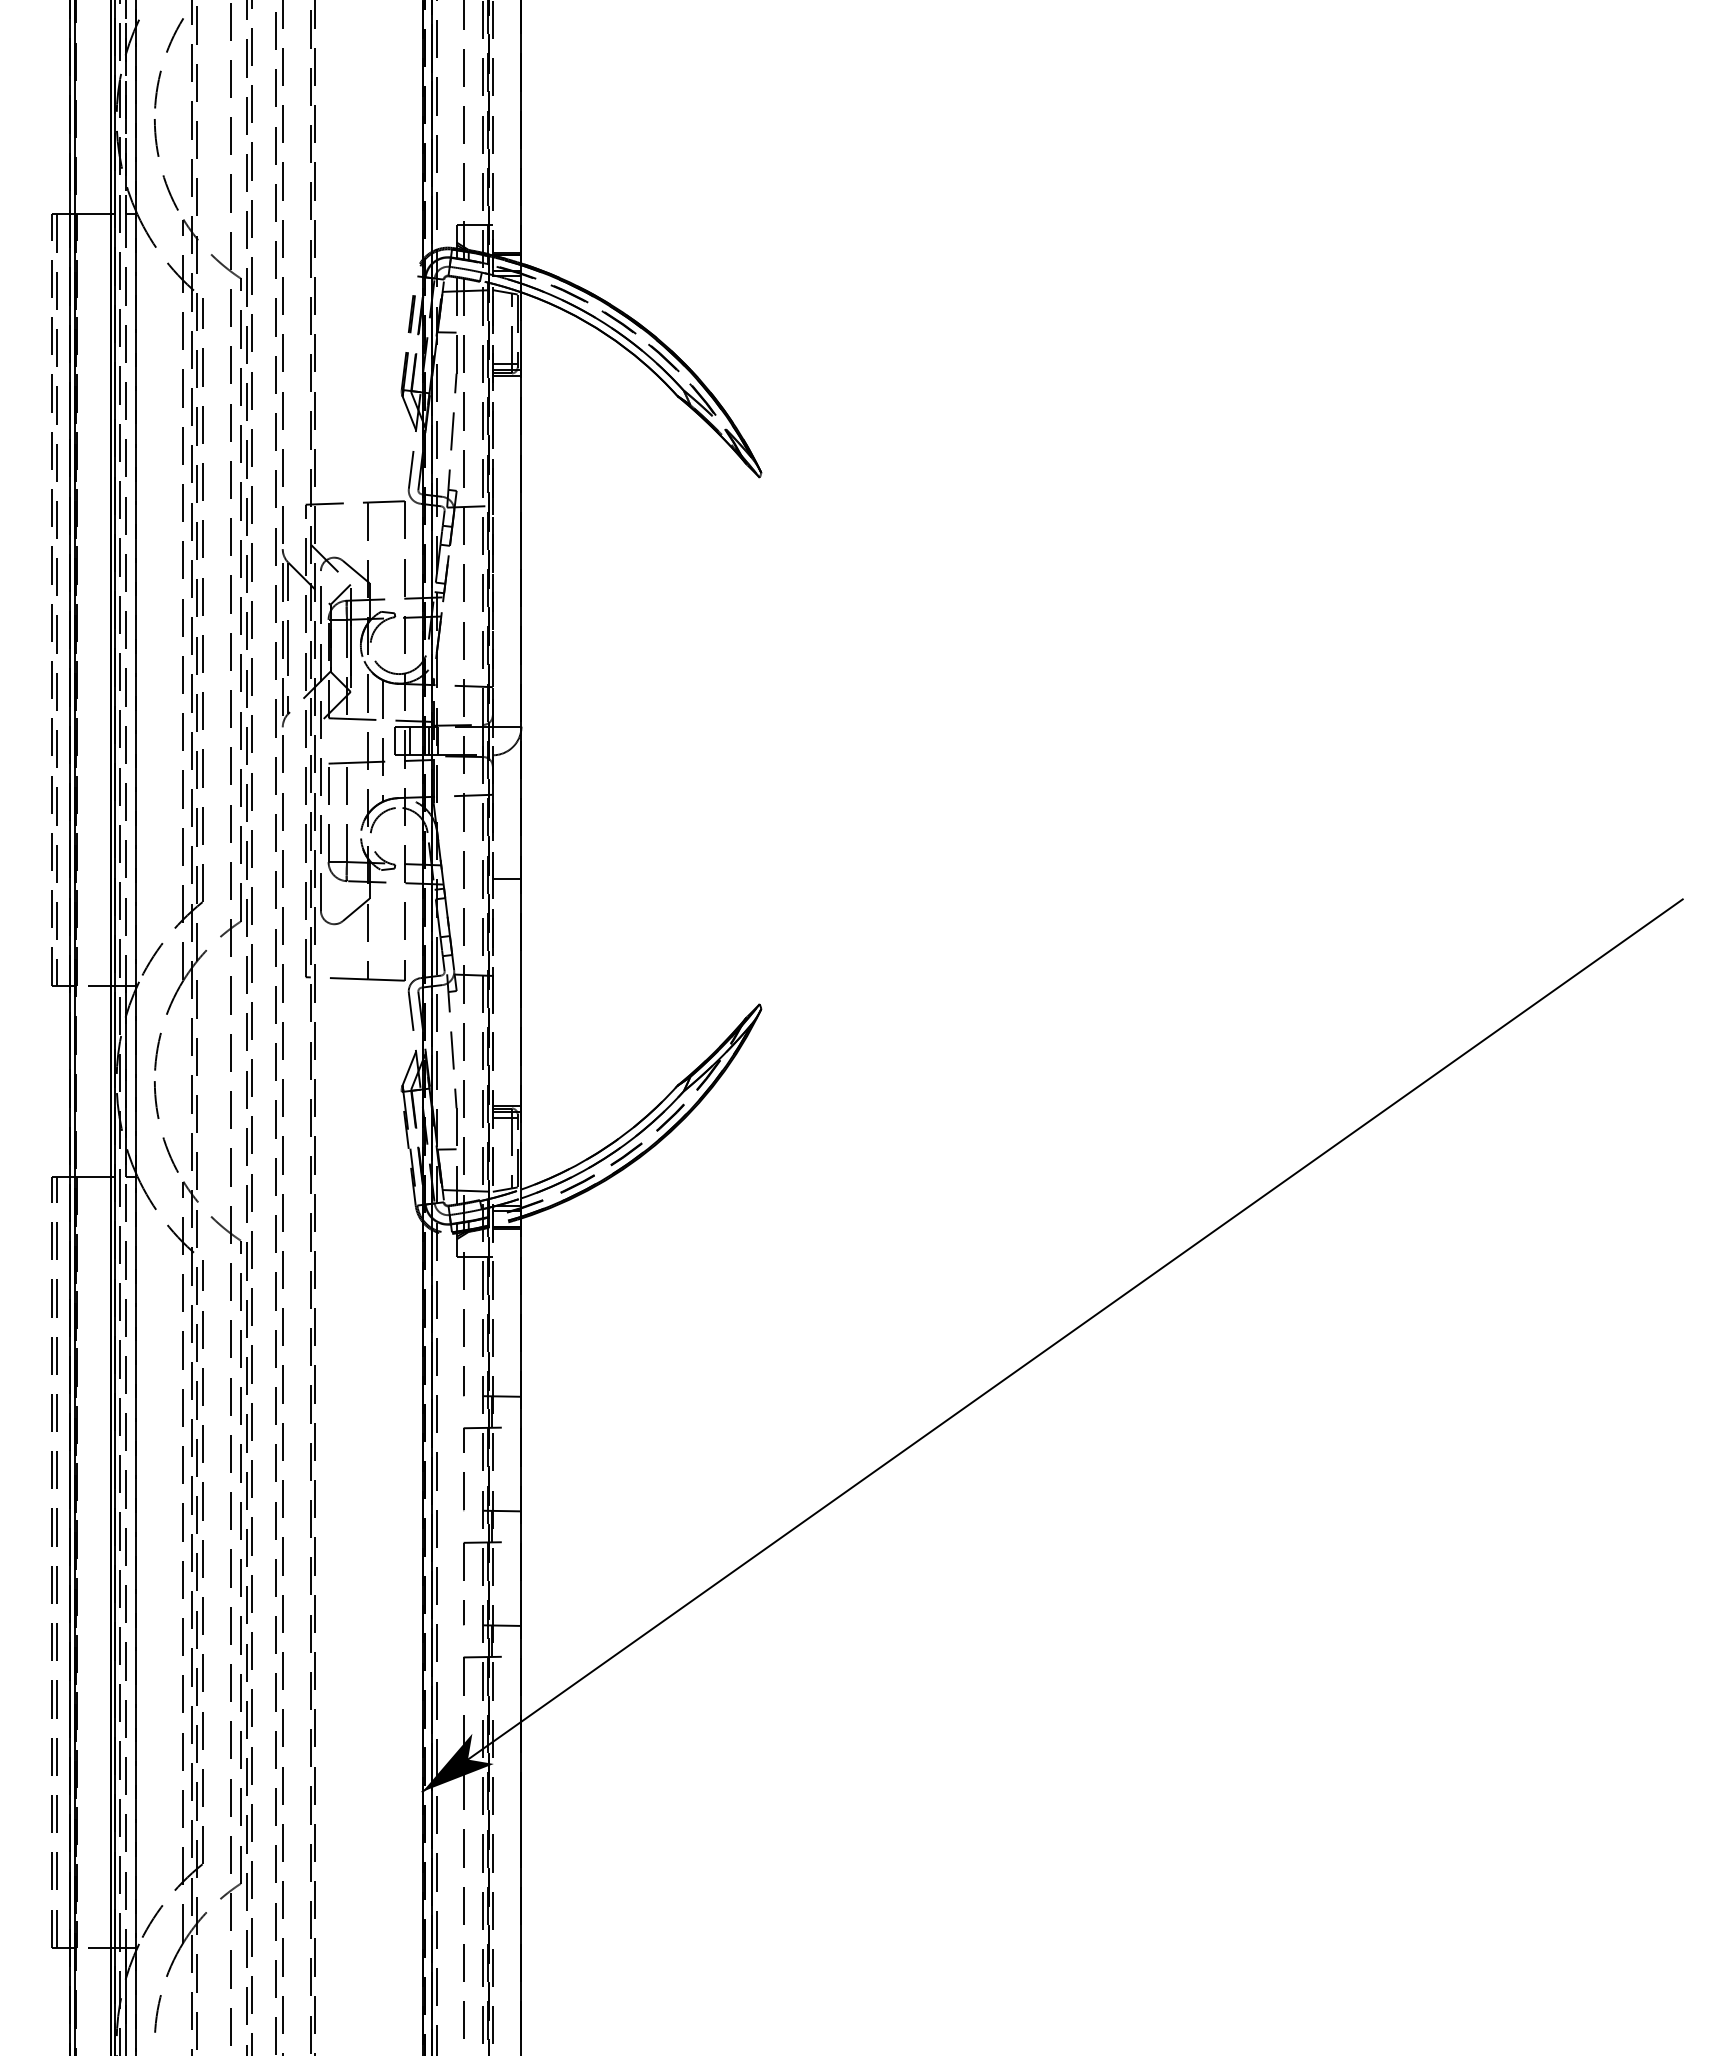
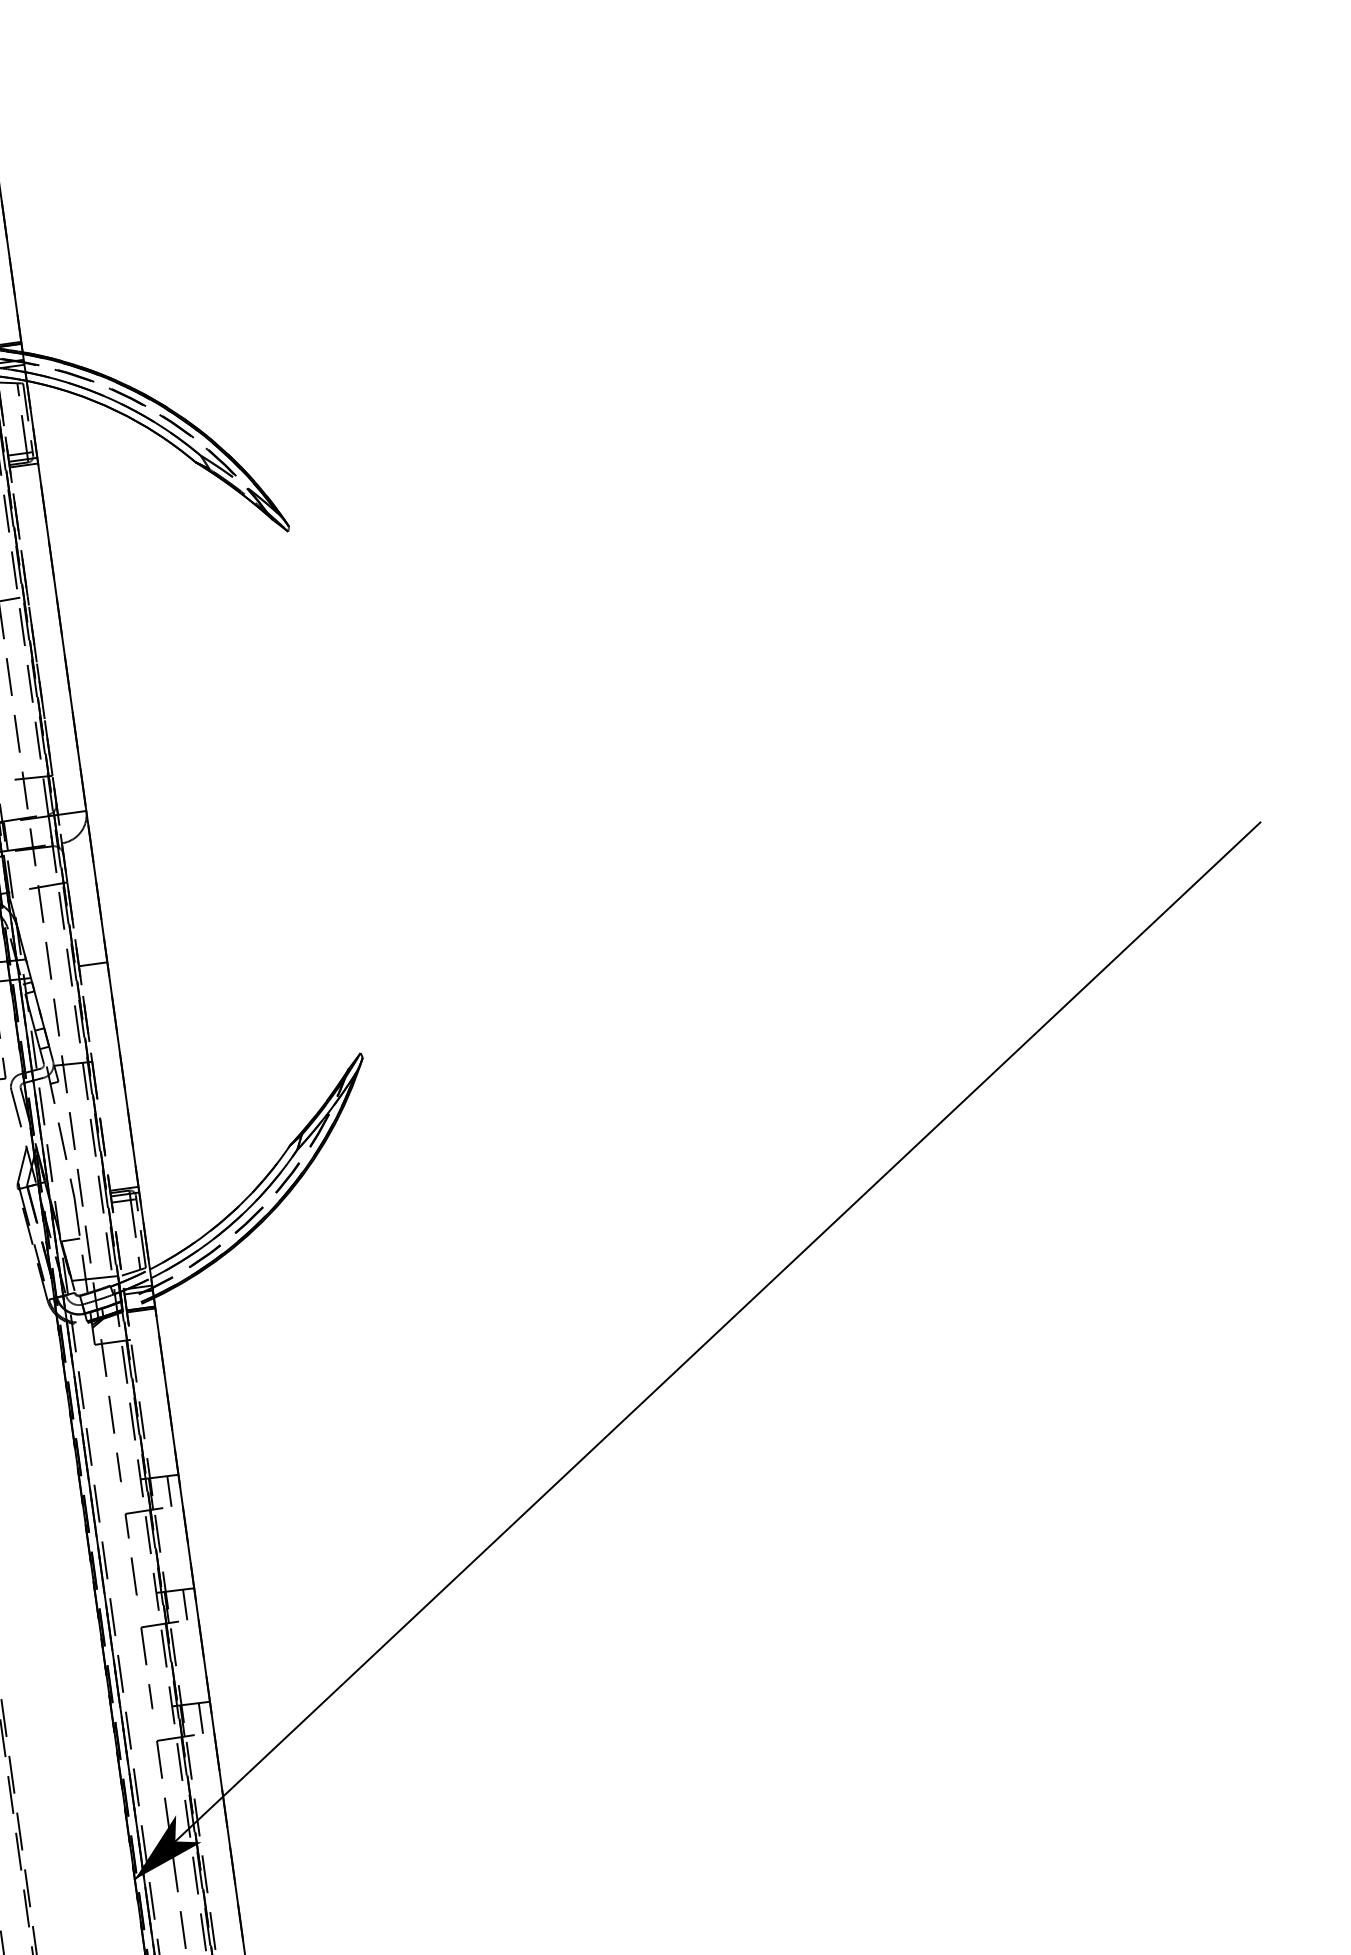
line: (510, 1411) -> (169, 1490), added
line: (510, 1526) -> (185, 1604), added
line: (510, 1640) -> (201, 1717), added

